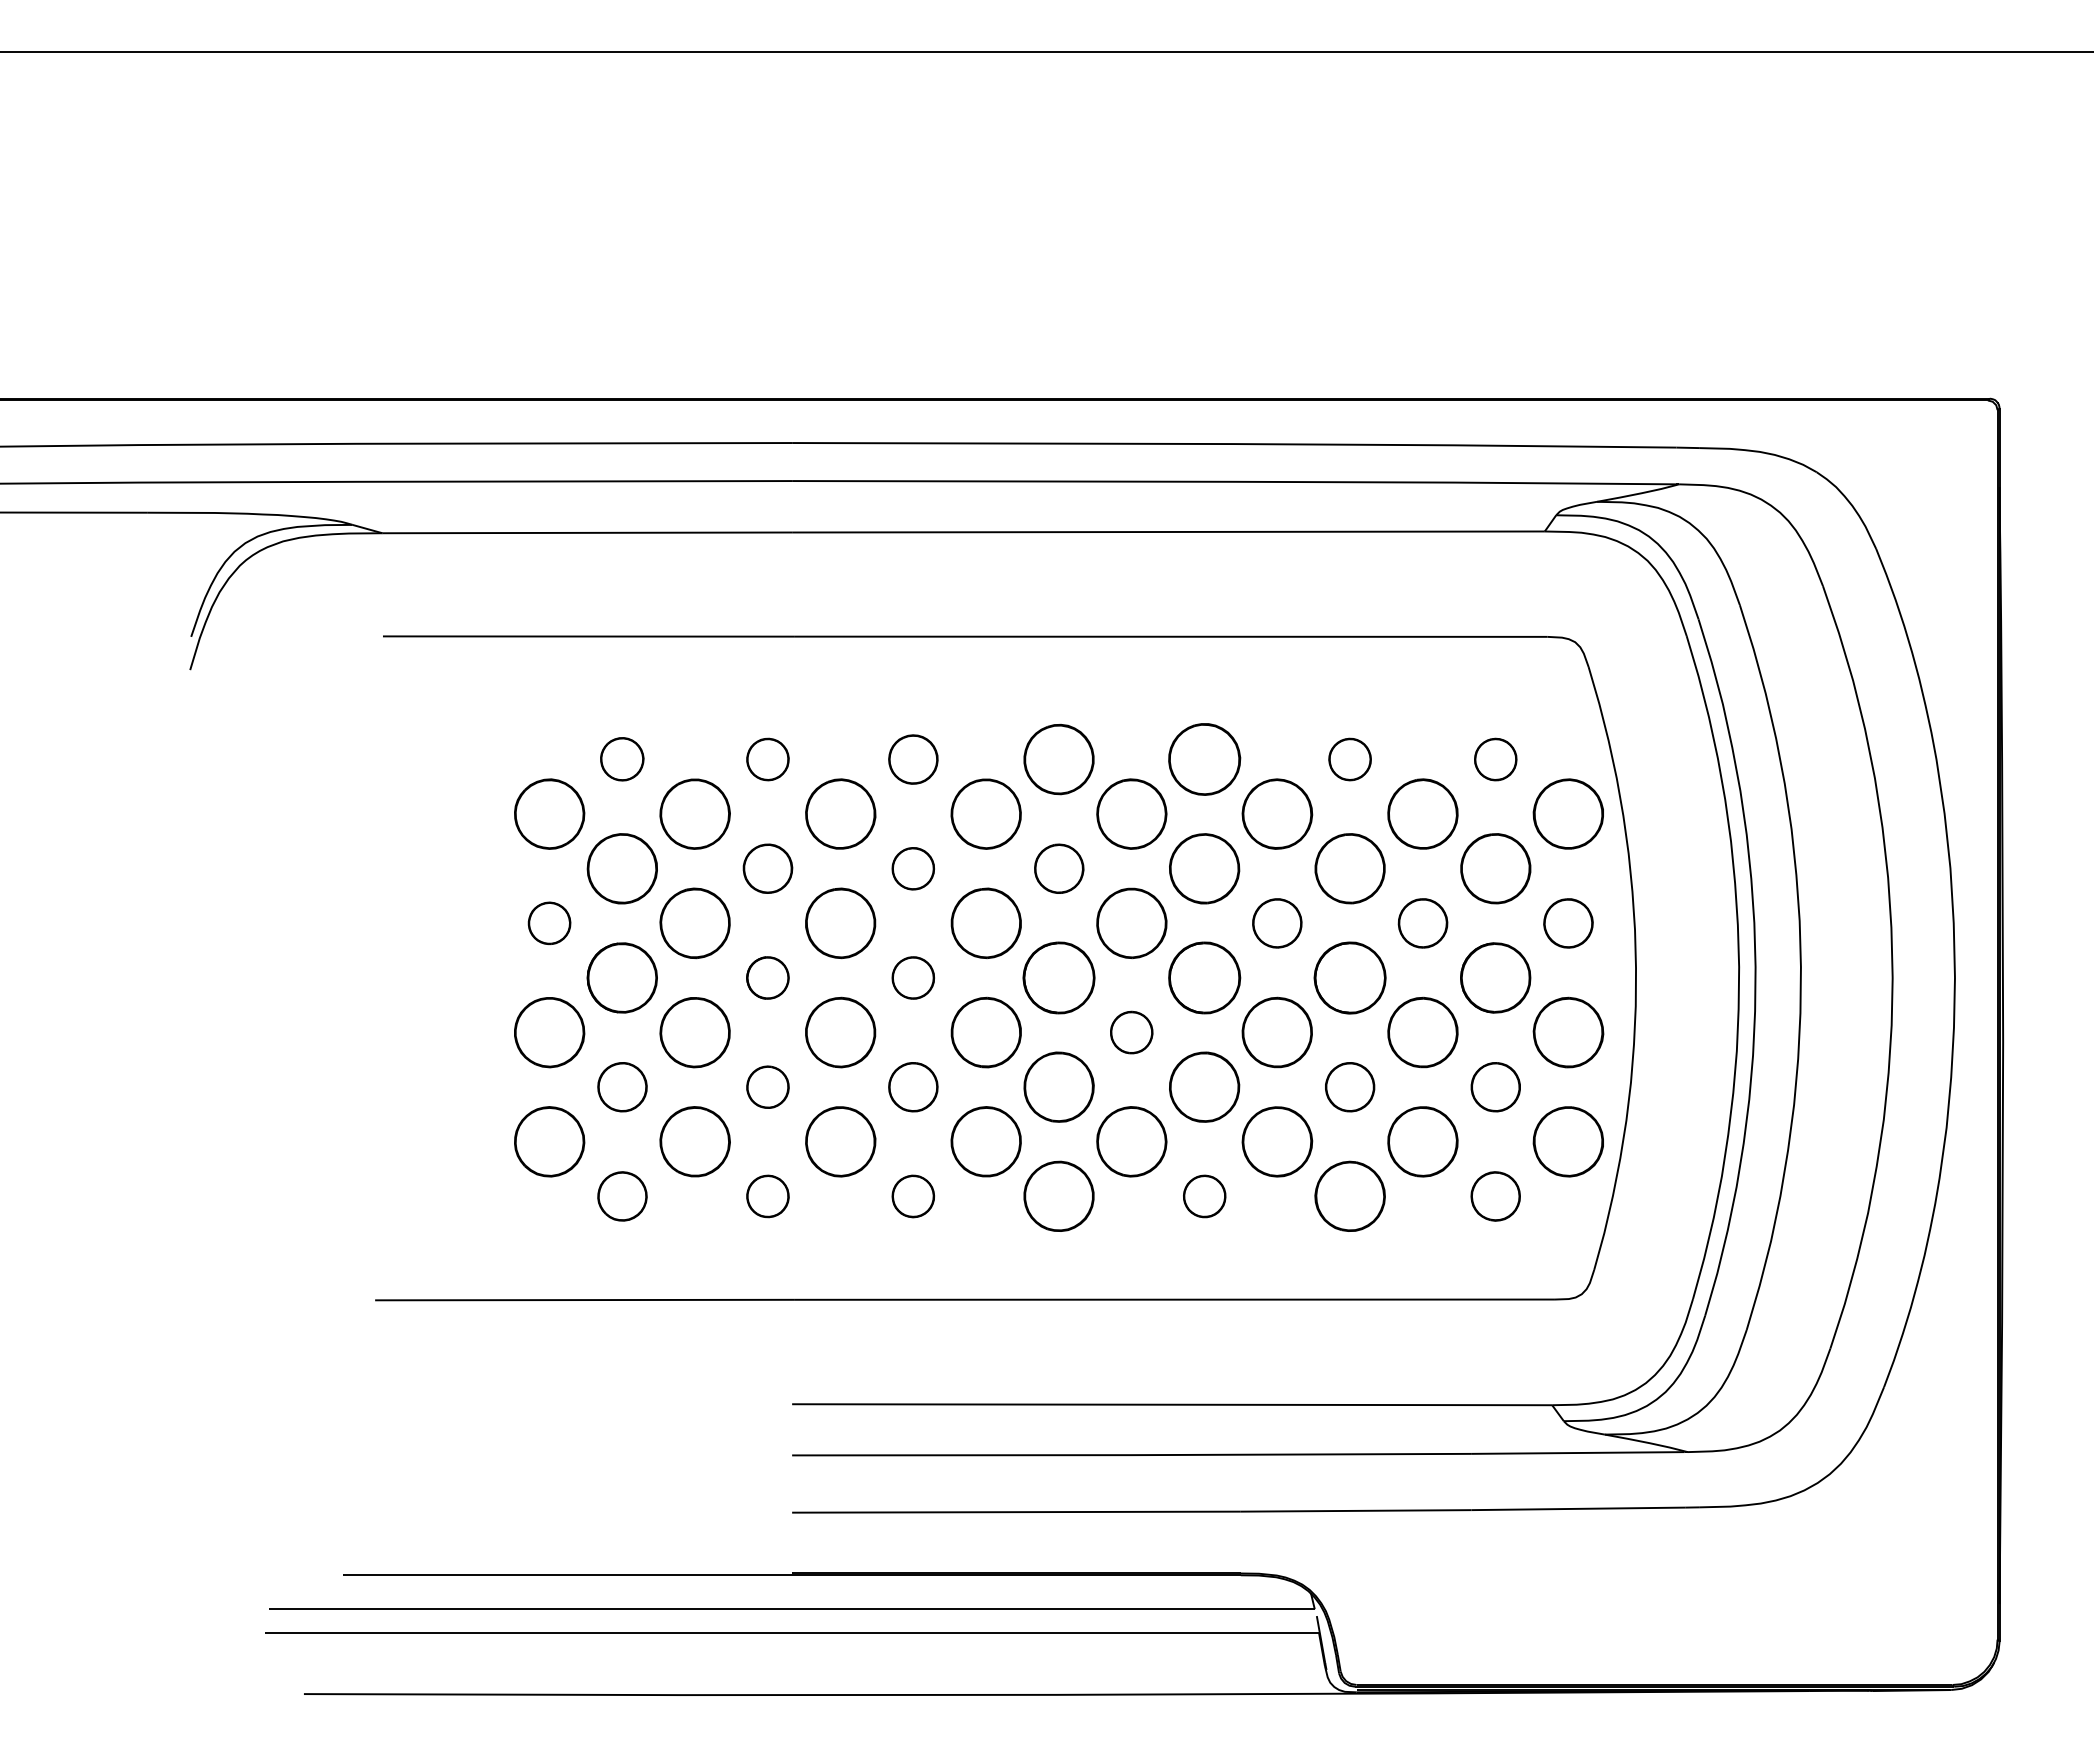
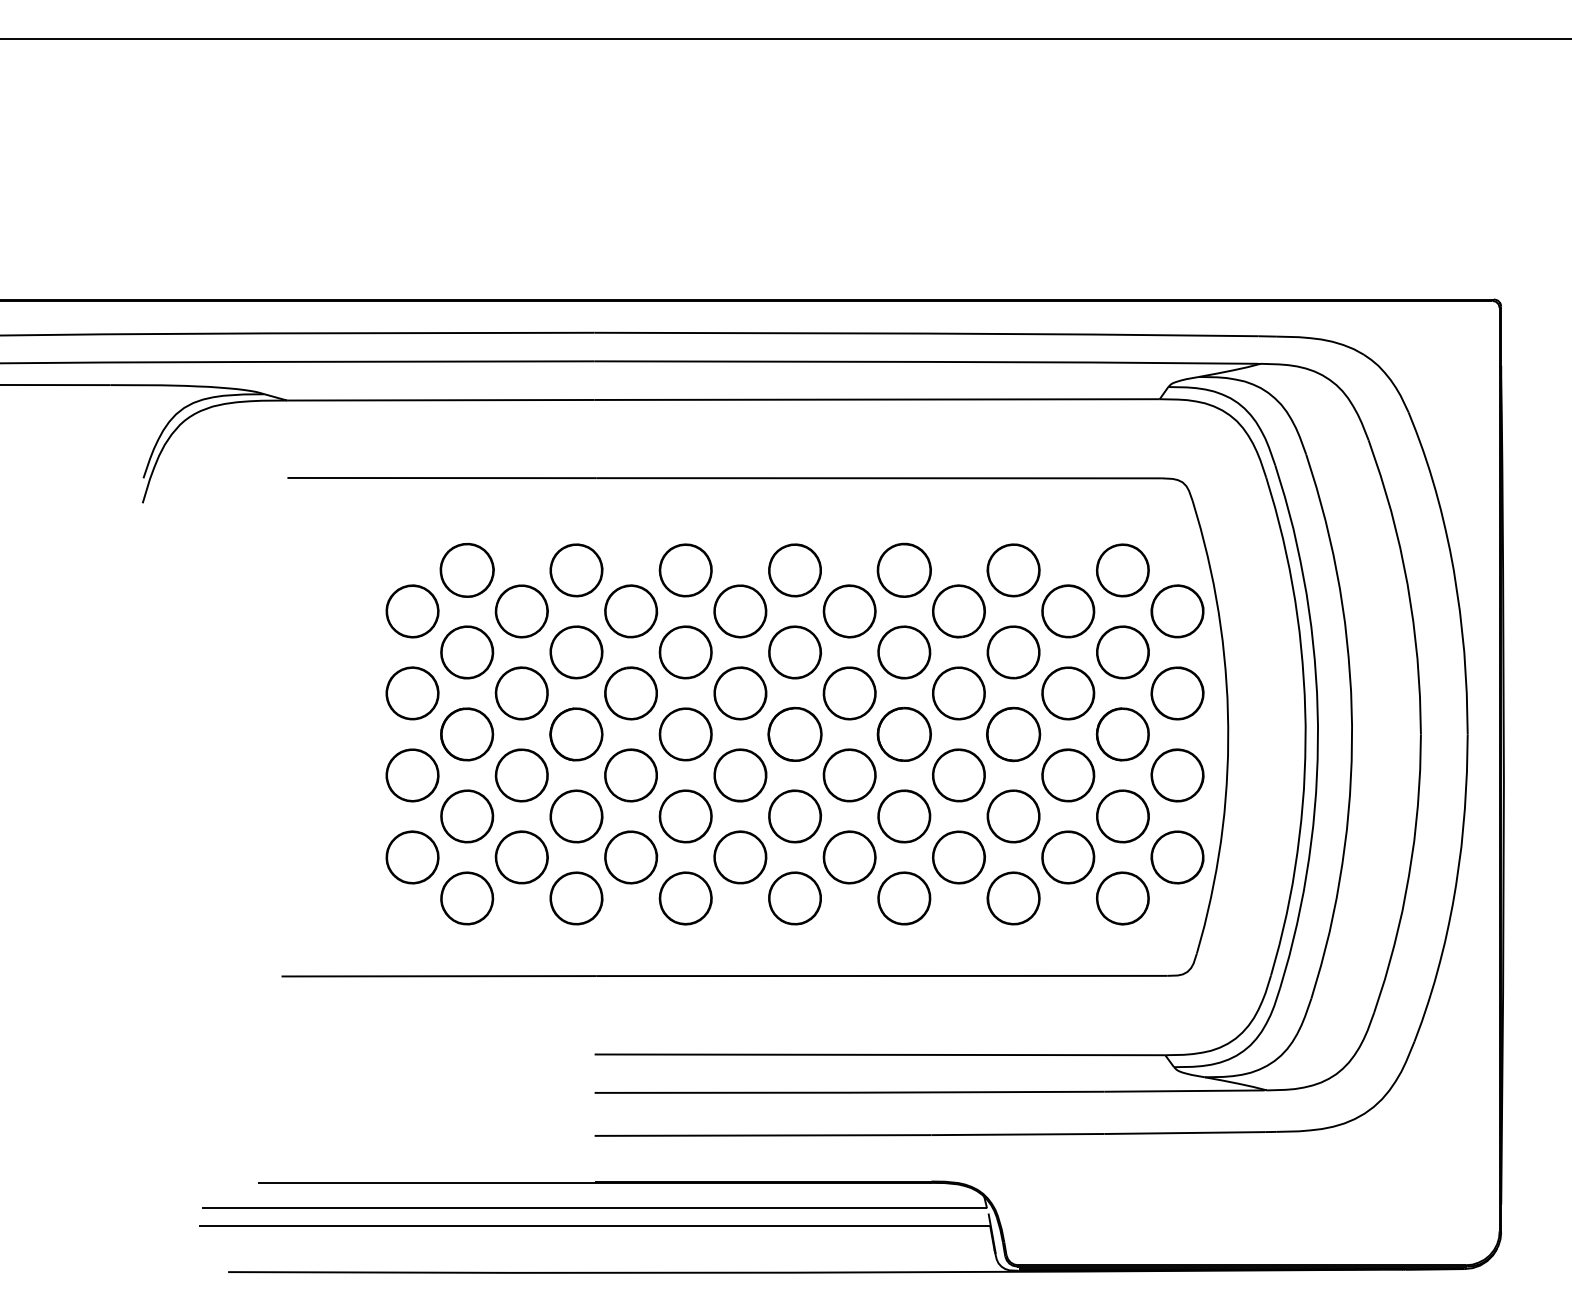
part: (621, 758) -> (466, 569), size x1.67
part: (767, 759) -> (576, 570), size x1.67
part: (913, 759) -> (685, 570), size x1.43
part: (1350, 759) -> (1013, 570), size x1.67
part: (1495, 759) -> (1122, 570), size x1.67
part: (767, 868) -> (576, 652), size x1.43
part: (913, 868) -> (685, 652), size x1.67
part: (1059, 868) -> (795, 652), size x1.43
part: (549, 923) -> (412, 693), size x1.67
part: (1276, 923) -> (958, 693), size x1.43
part: (1423, 923) -> (1068, 693), size x1.43
part: (1568, 923) -> (1177, 693), size x1.43
part: (767, 978) -> (576, 734), size x1.67
part: (913, 978) -> (685, 734), size x1.67
part: (1131, 1032) -> (849, 775), size x1.67
part: (622, 1087) -> (467, 816), size x1.43
part: (767, 1087) -> (576, 816), size x1.67
part: (913, 1087) -> (685, 816), size x1.43
part: (1350, 1087) -> (1013, 816), size x1.43
part: (1495, 1087) -> (1122, 816), size x1.43
part: (622, 1196) -> (467, 898), size x1.43
part: (767, 1196) -> (576, 898), size x1.67
part: (913, 1196) -> (685, 898), size x1.67
part: (1204, 1196) -> (904, 898), size x1.67
part: (1495, 1196) -> (1122, 898), size x1.43

